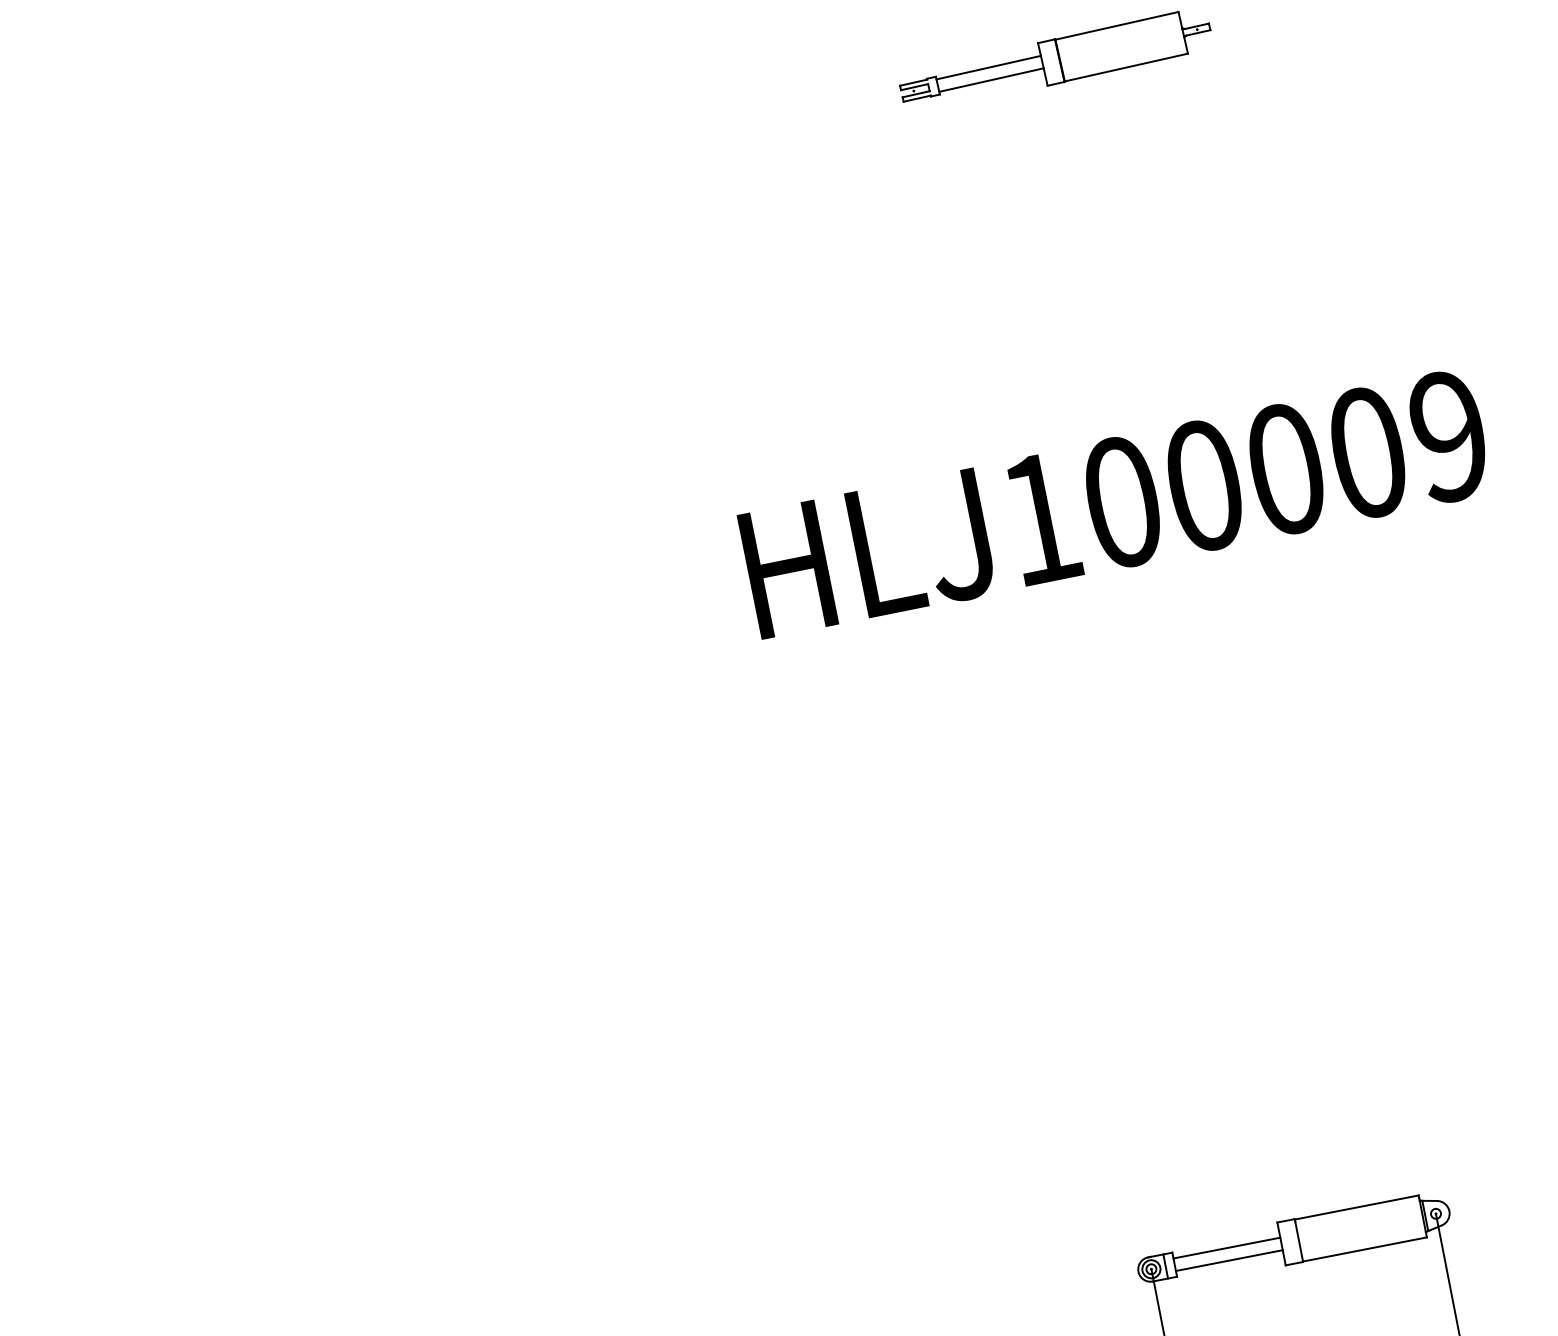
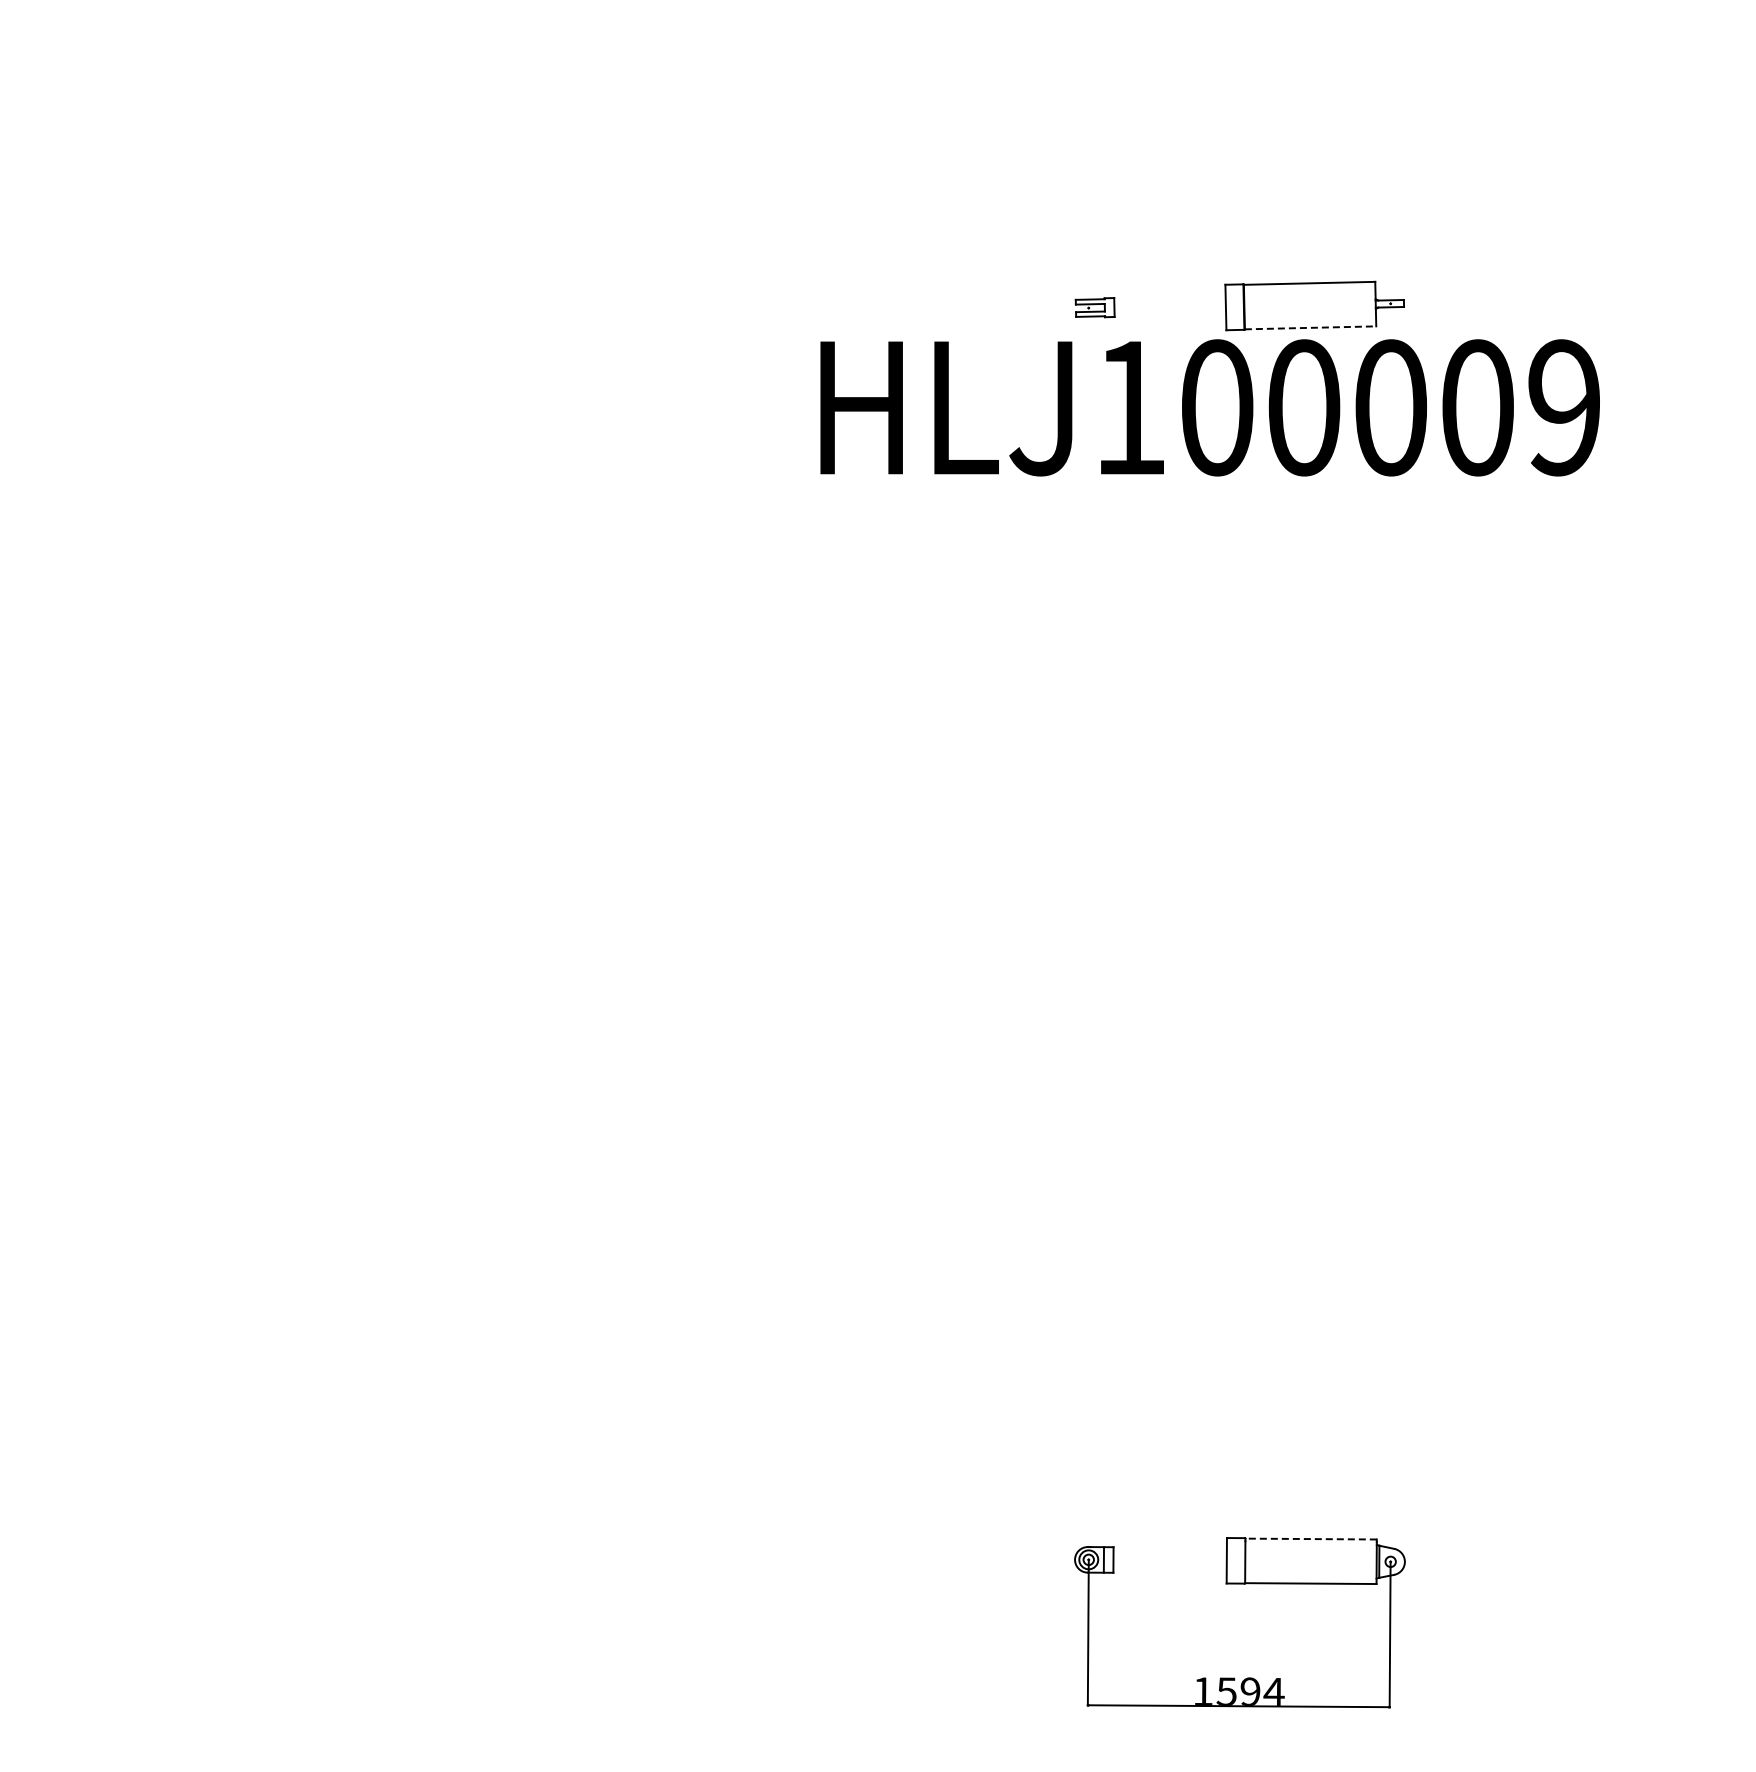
line: (988, 67) -> (1169, 299), removed
line: (1126, 67) -> (1310, 327), solid -> dashed
line: (991, 79) -> (1170, 312), removed
text: (1115, 503) -> (1209, 407), moved
line: (1357, 1207) -> (1311, 1539), solid -> dashed
line: (1226, 1247) -> (1169, 1553), removed
line: (1228, 1260) -> (1169, 1566), removed

